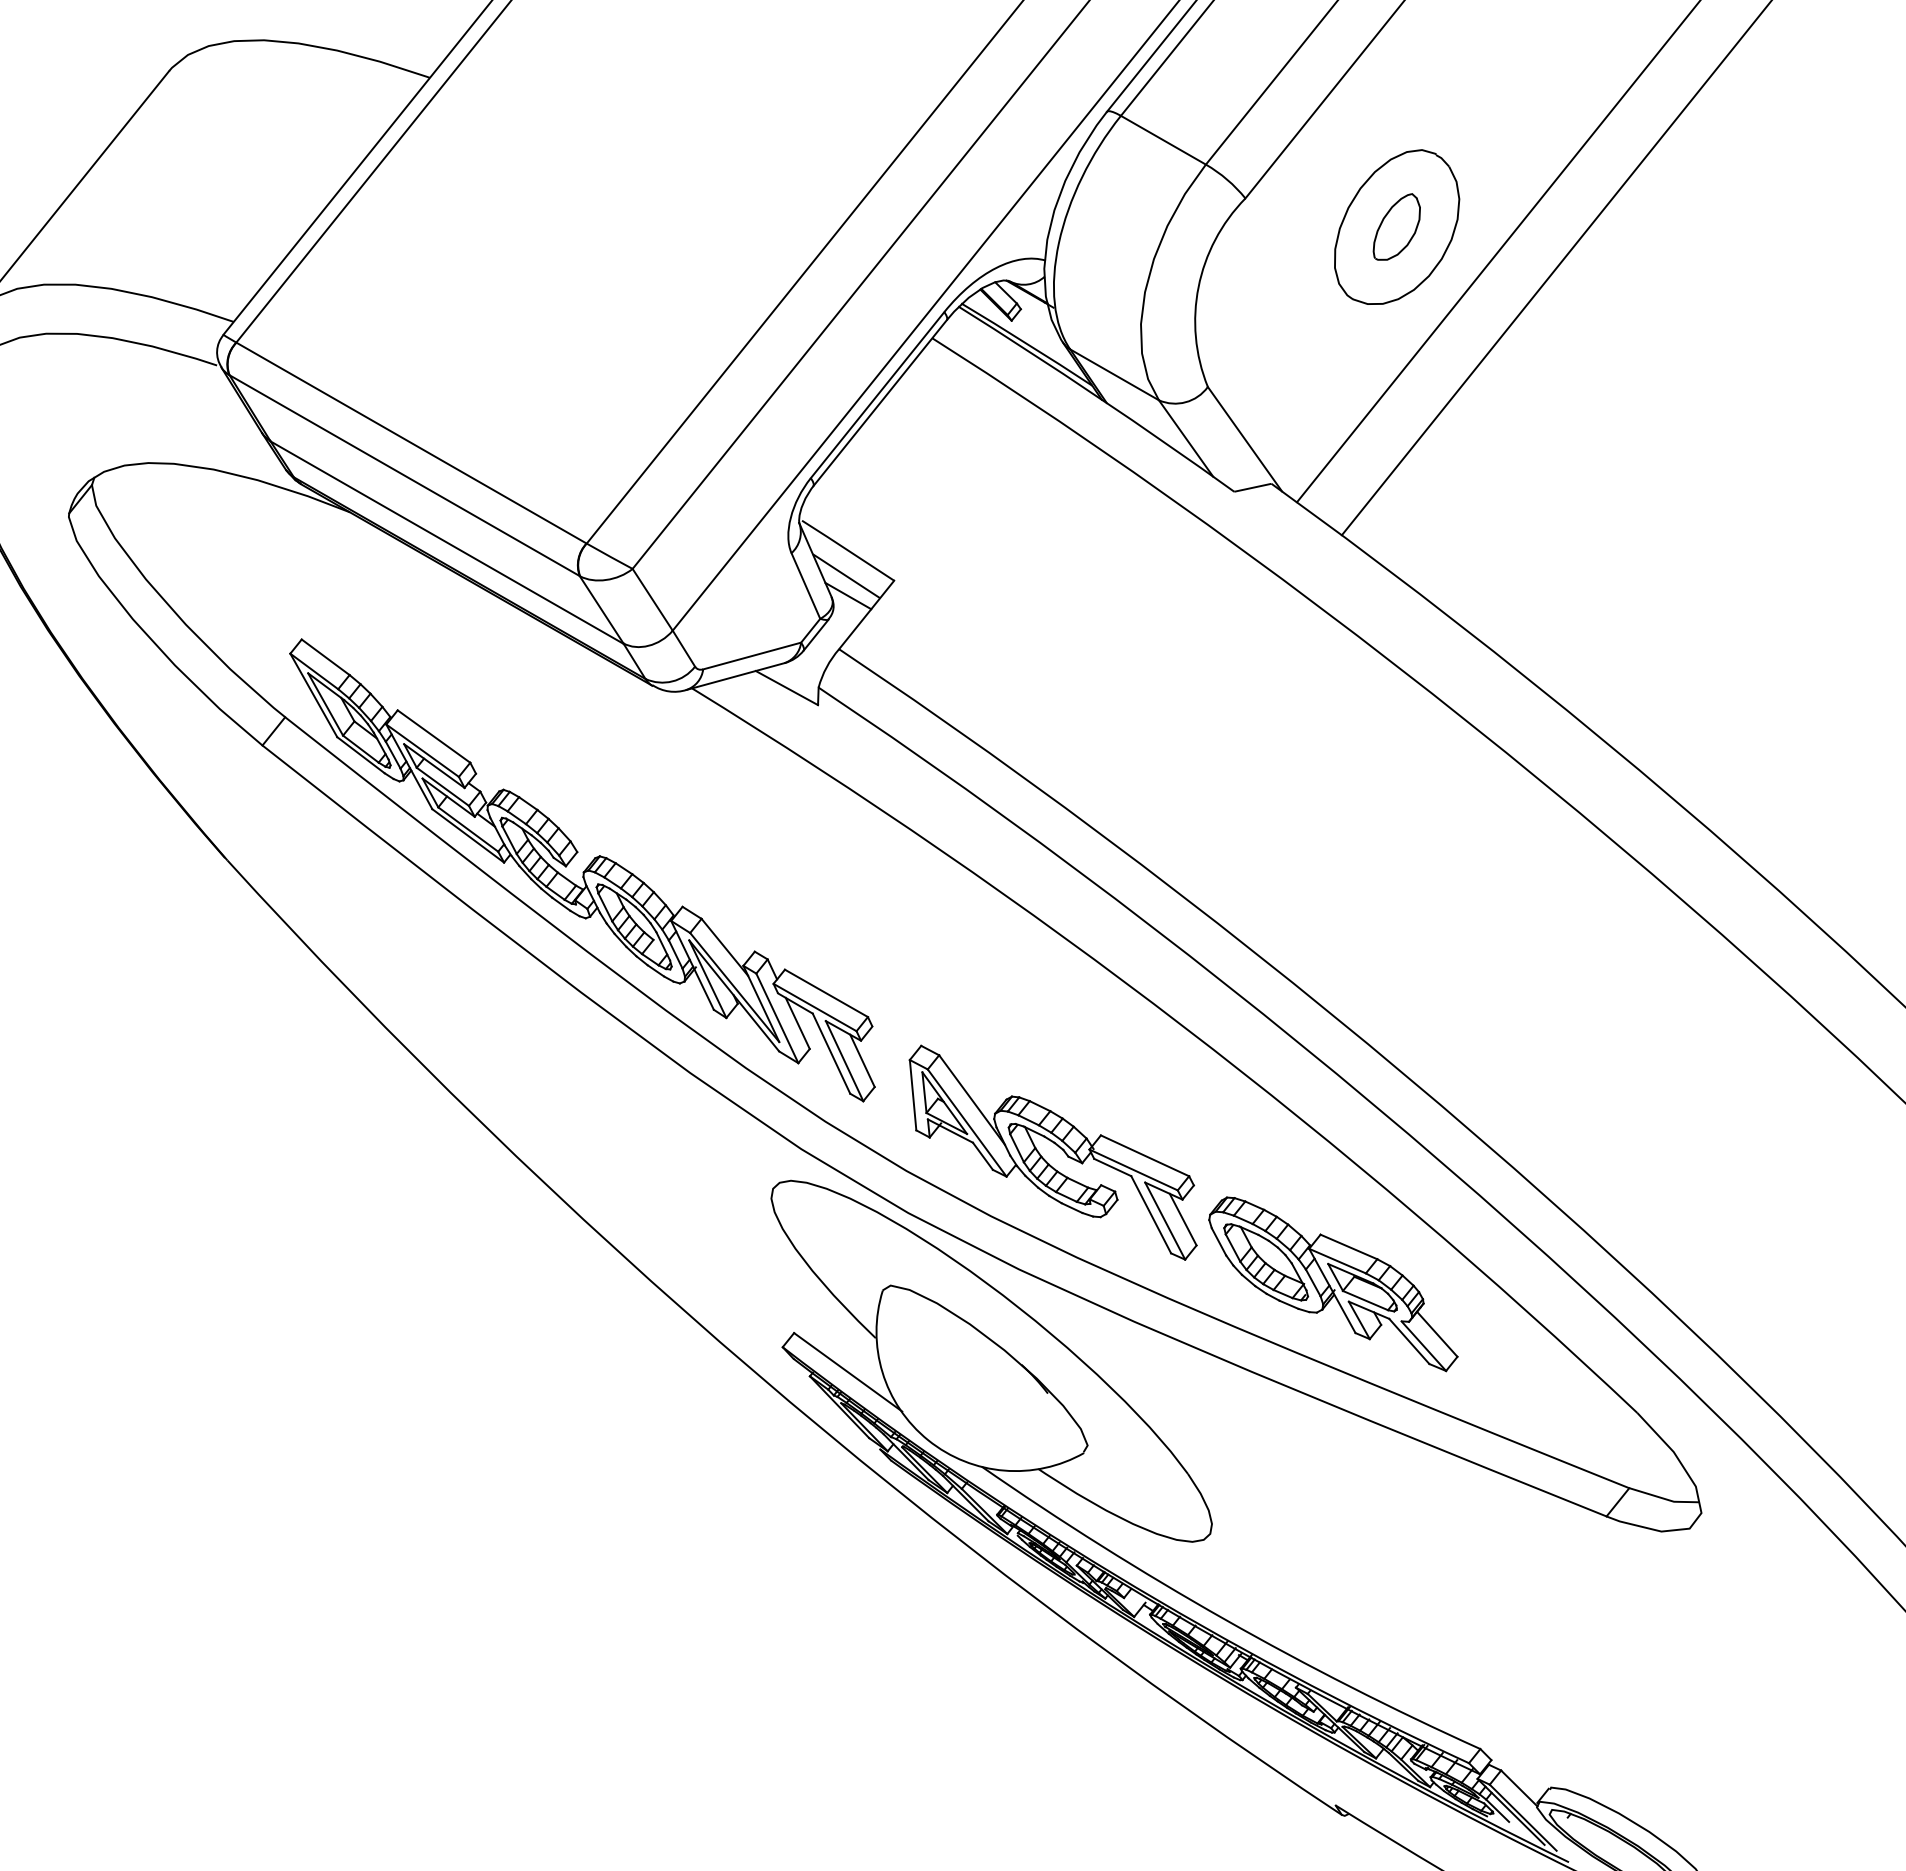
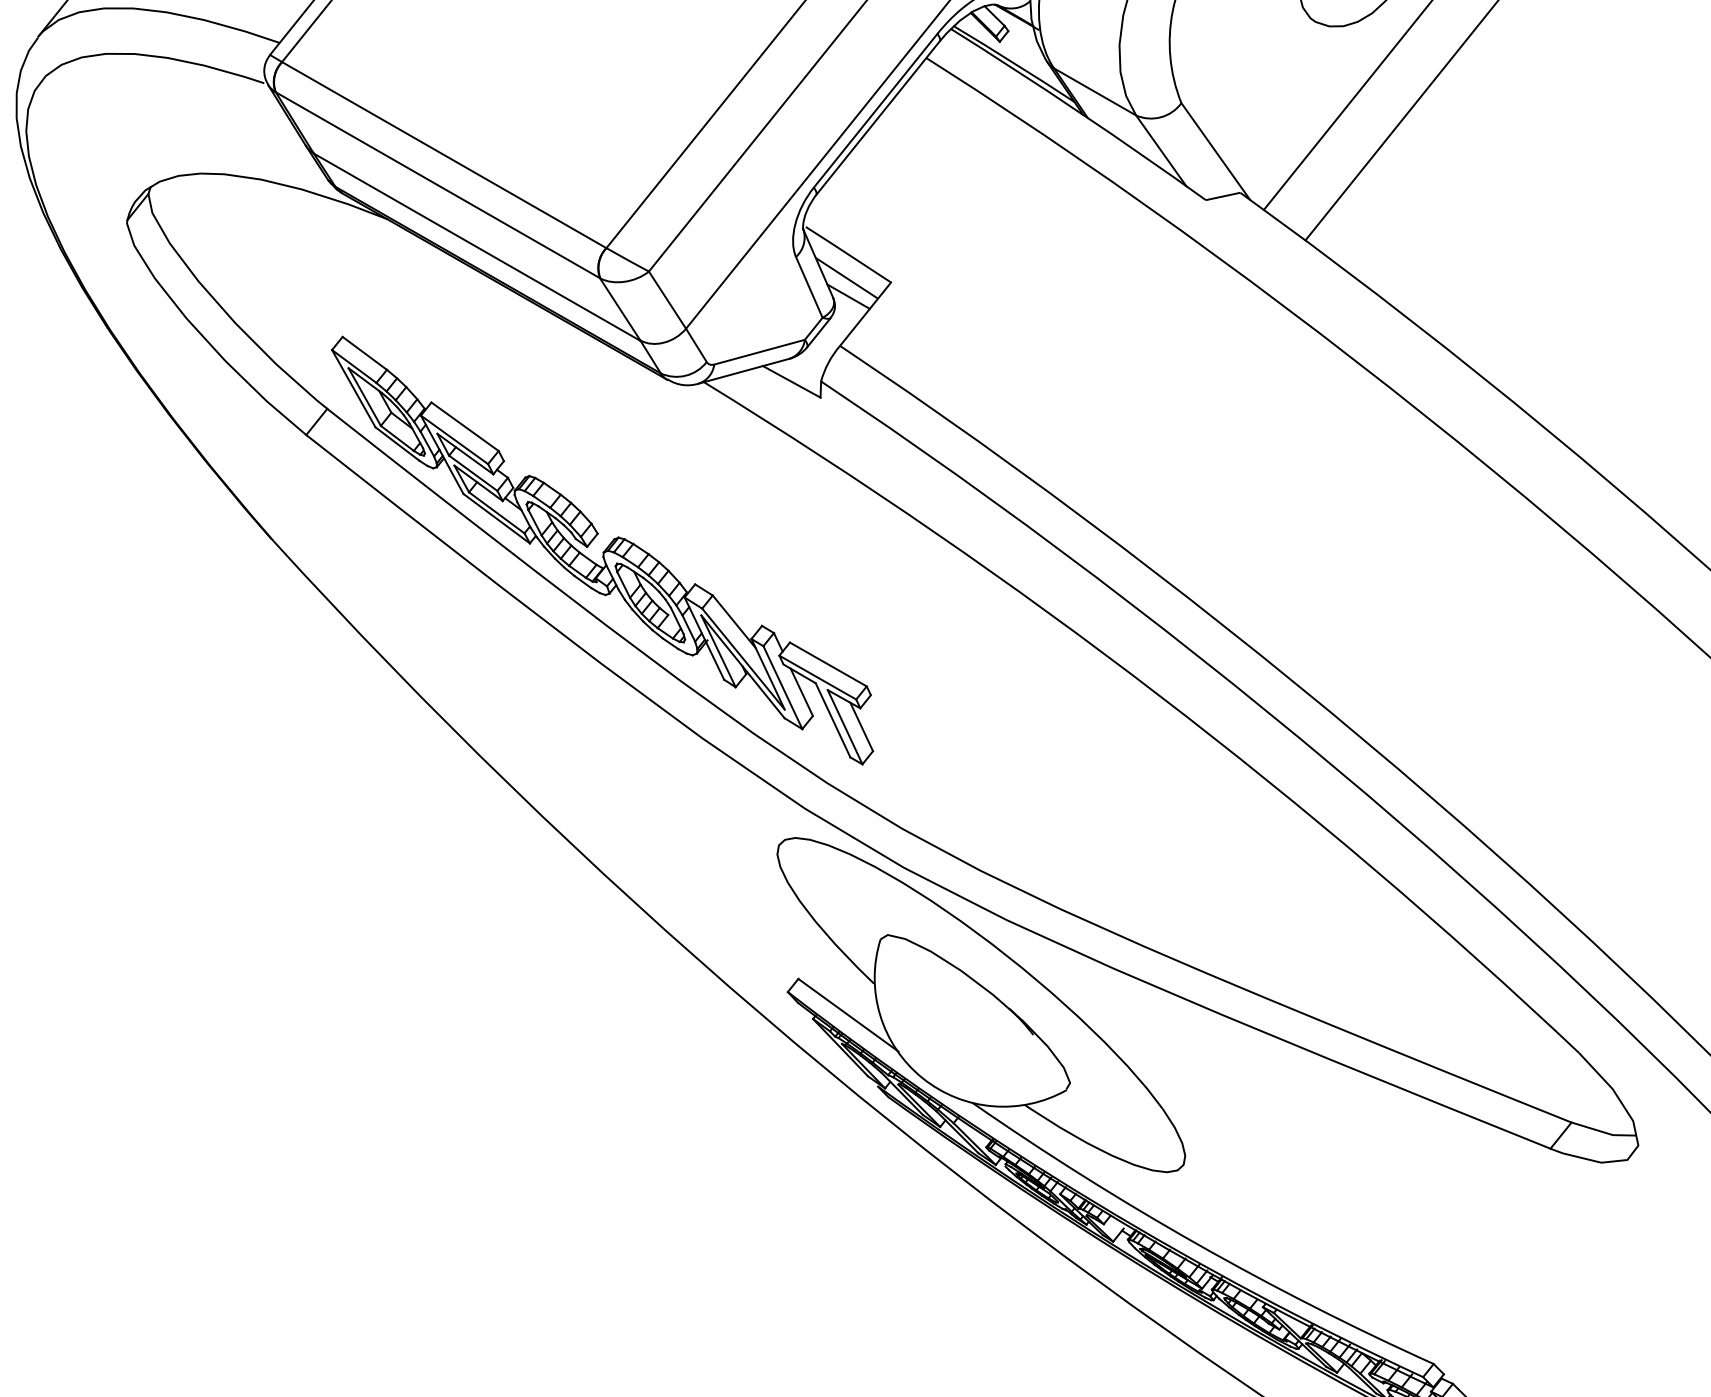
part: (1057, 1146) -> (1042, 806), removed
part: (1333, 1284) -> (1297, 933), removed

